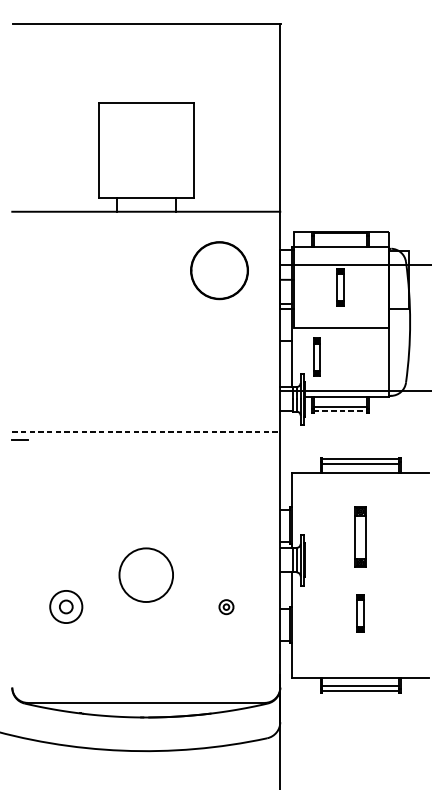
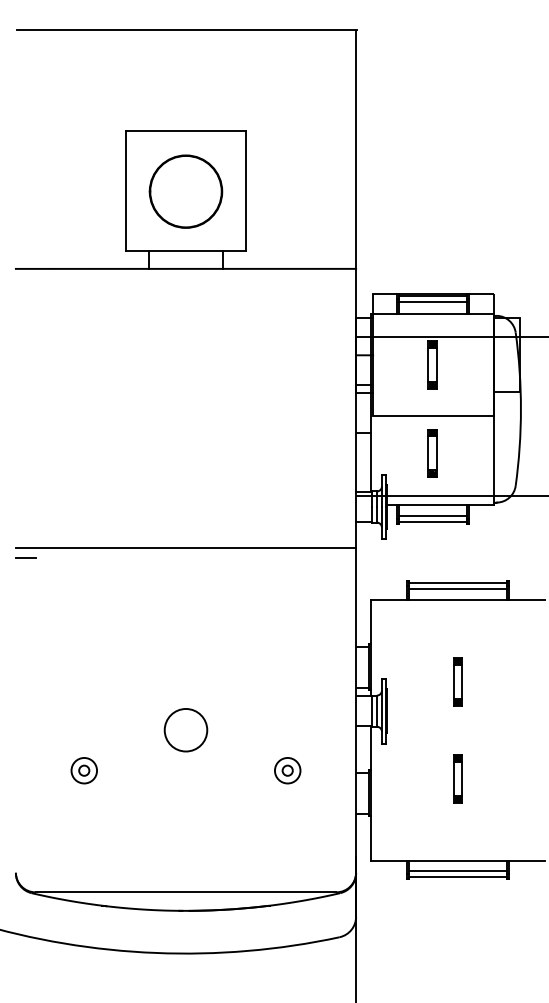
line: (340, 238) -> (432, 302), added
part: (219, 270) -> (185, 191), moved
part: (316, 357) -> (432, 453), moved
line: (341, 411) -> (433, 522), dashed -> solid
line: (146, 431) -> (186, 547), dashed -> solid
part: (360, 536) -> (457, 681), size x0.62
circle: (145, 574) -> (185, 729), size x0.62
part: (65, 606) -> (83, 770), size x0.62
part: (226, 606) -> (287, 770), size x1.43

